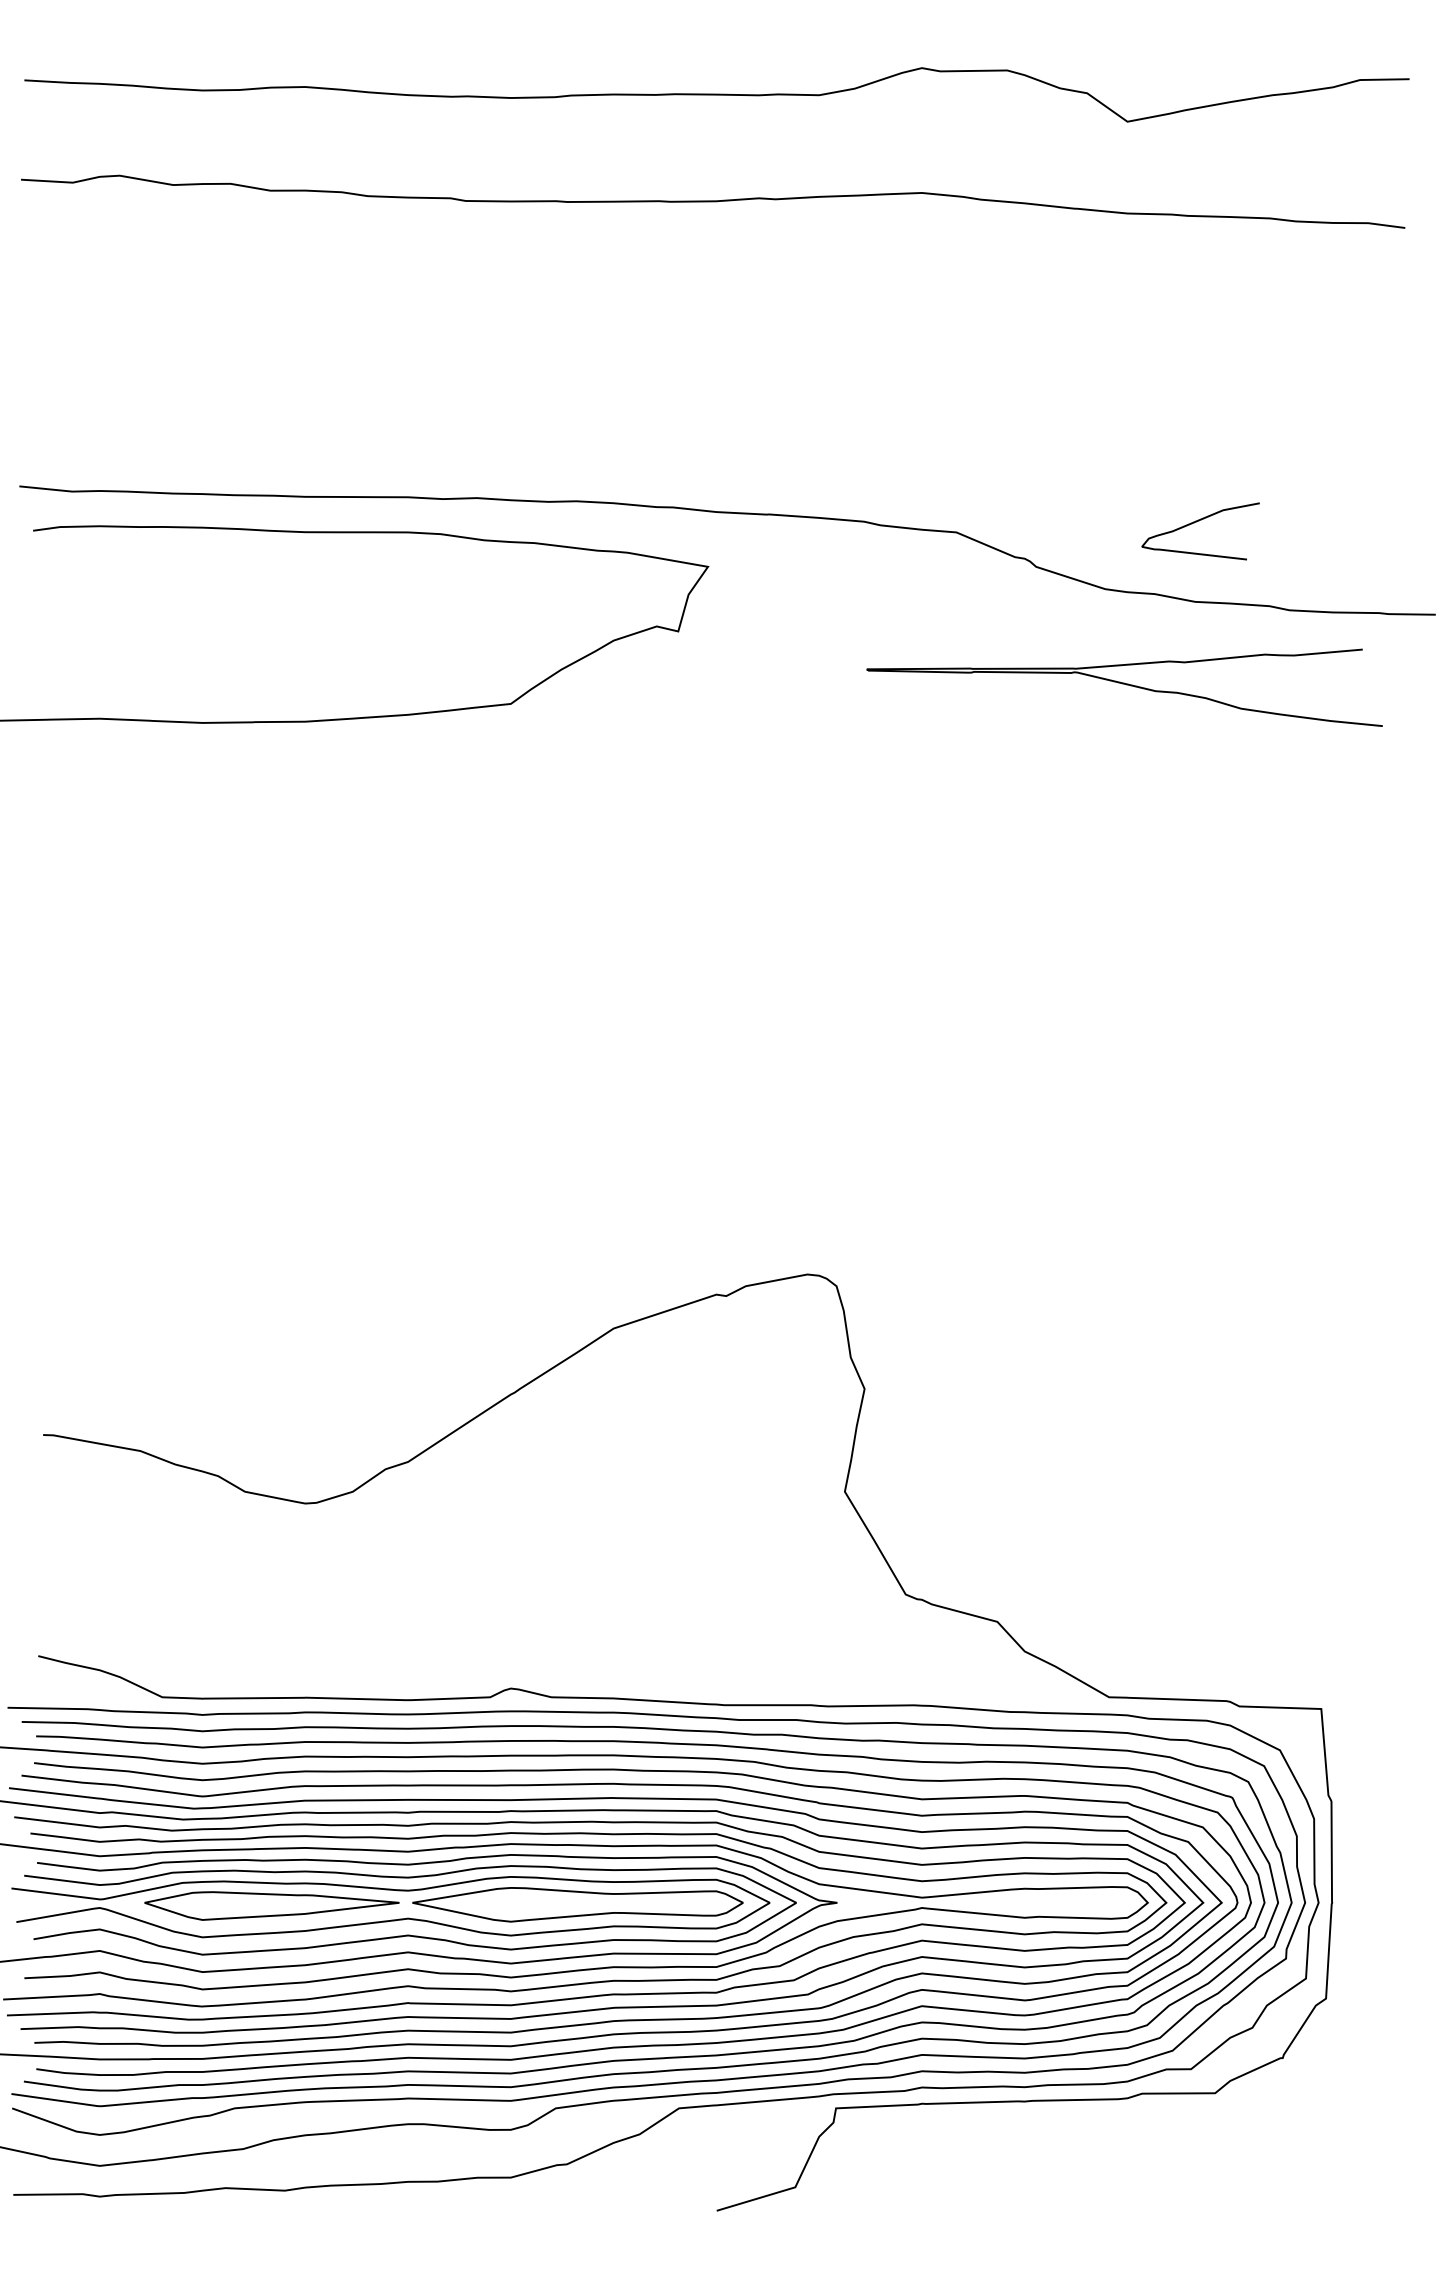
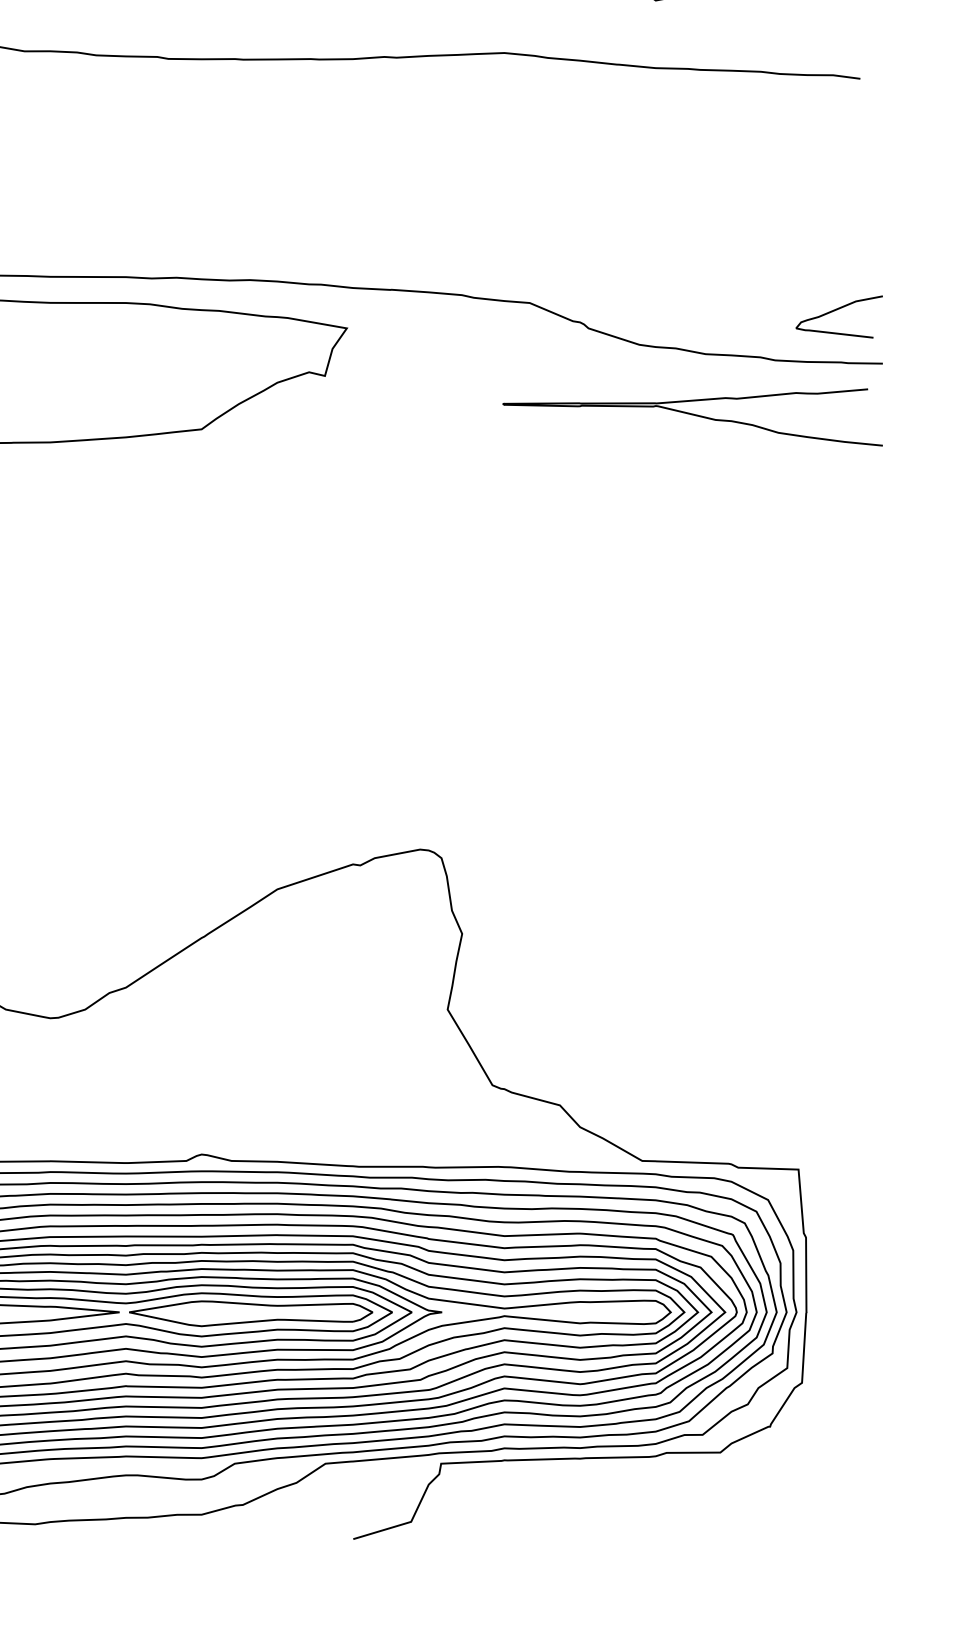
curve: (1196, 522) -> (836, 310), moved
curve: (1126, 685) -> (694, 415), moved

